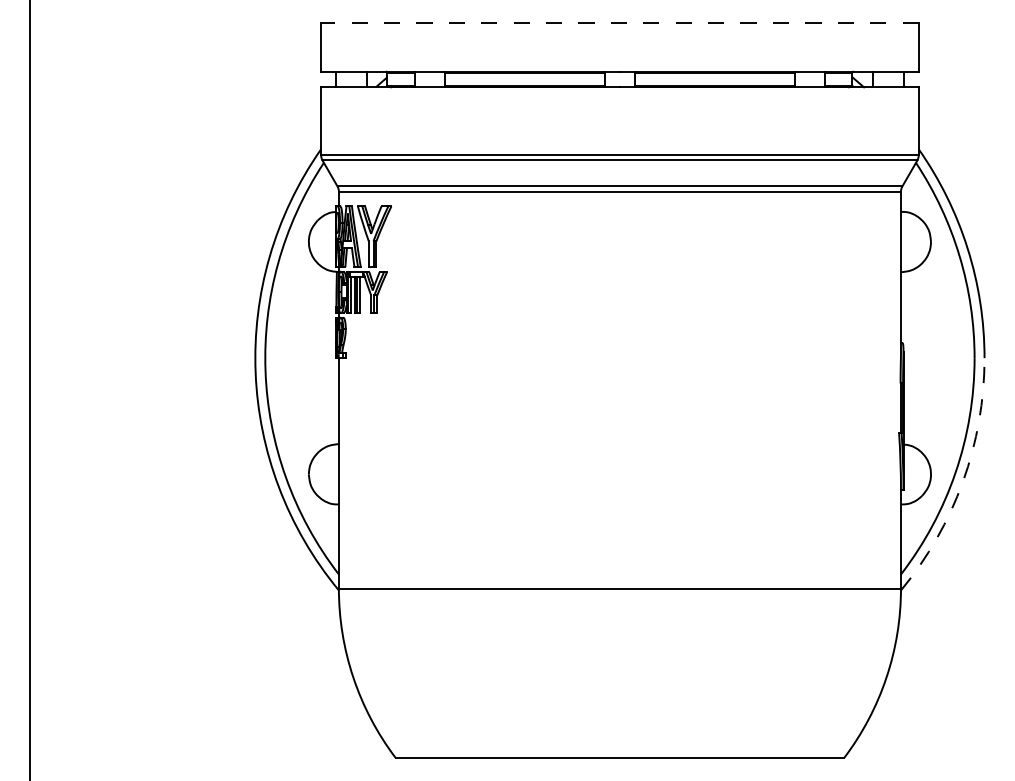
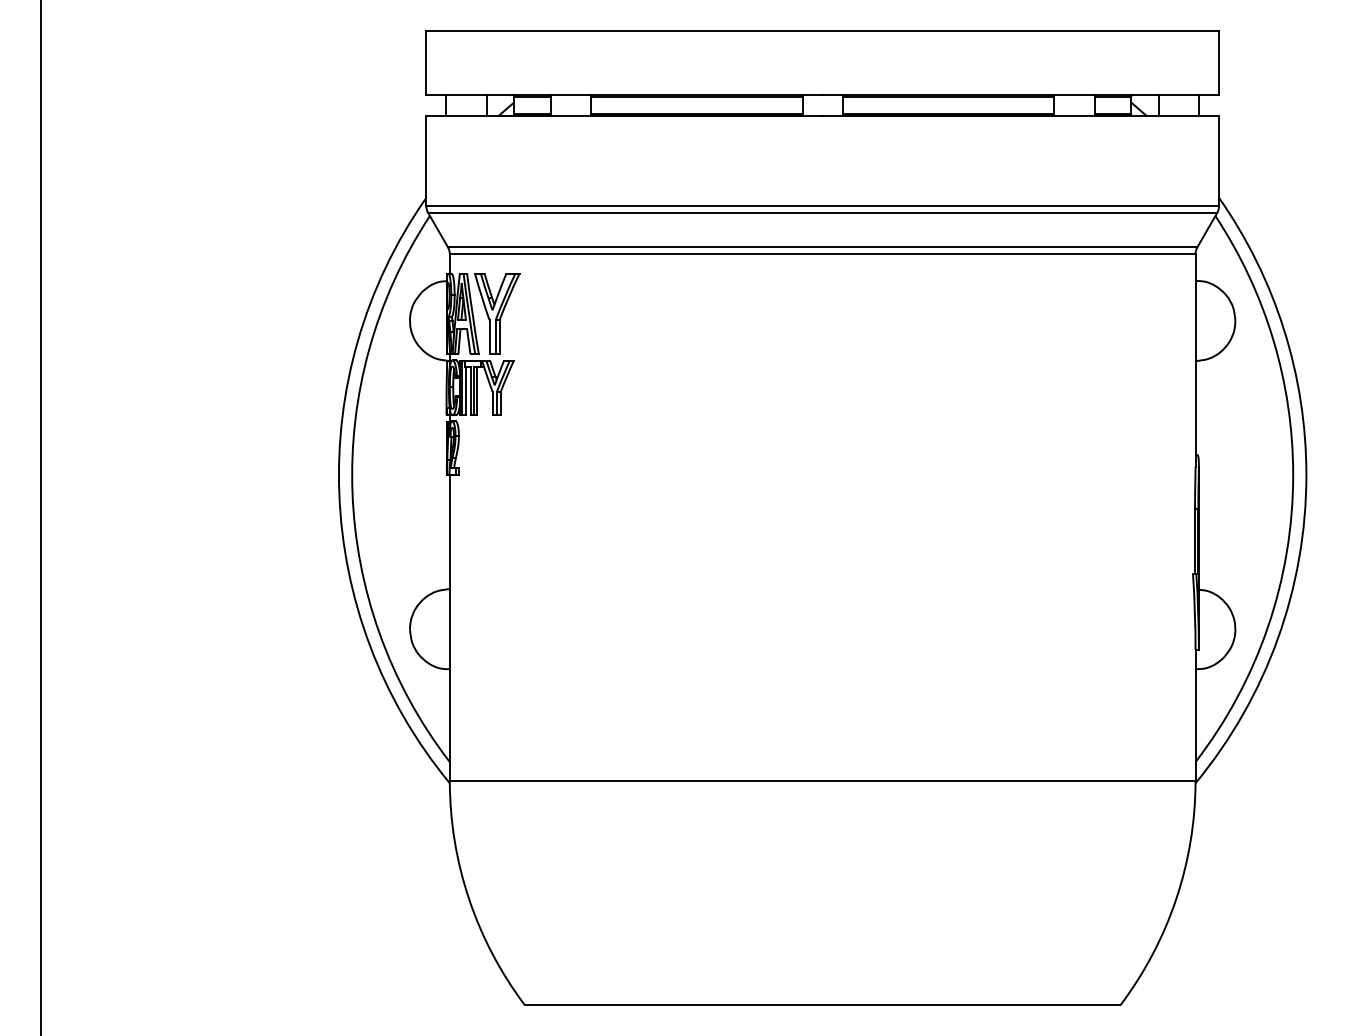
line: (619, 23) -> (822, 31), dashed -> solid
arc: (963, 481) -> (1278, 638), dashed -> solid

